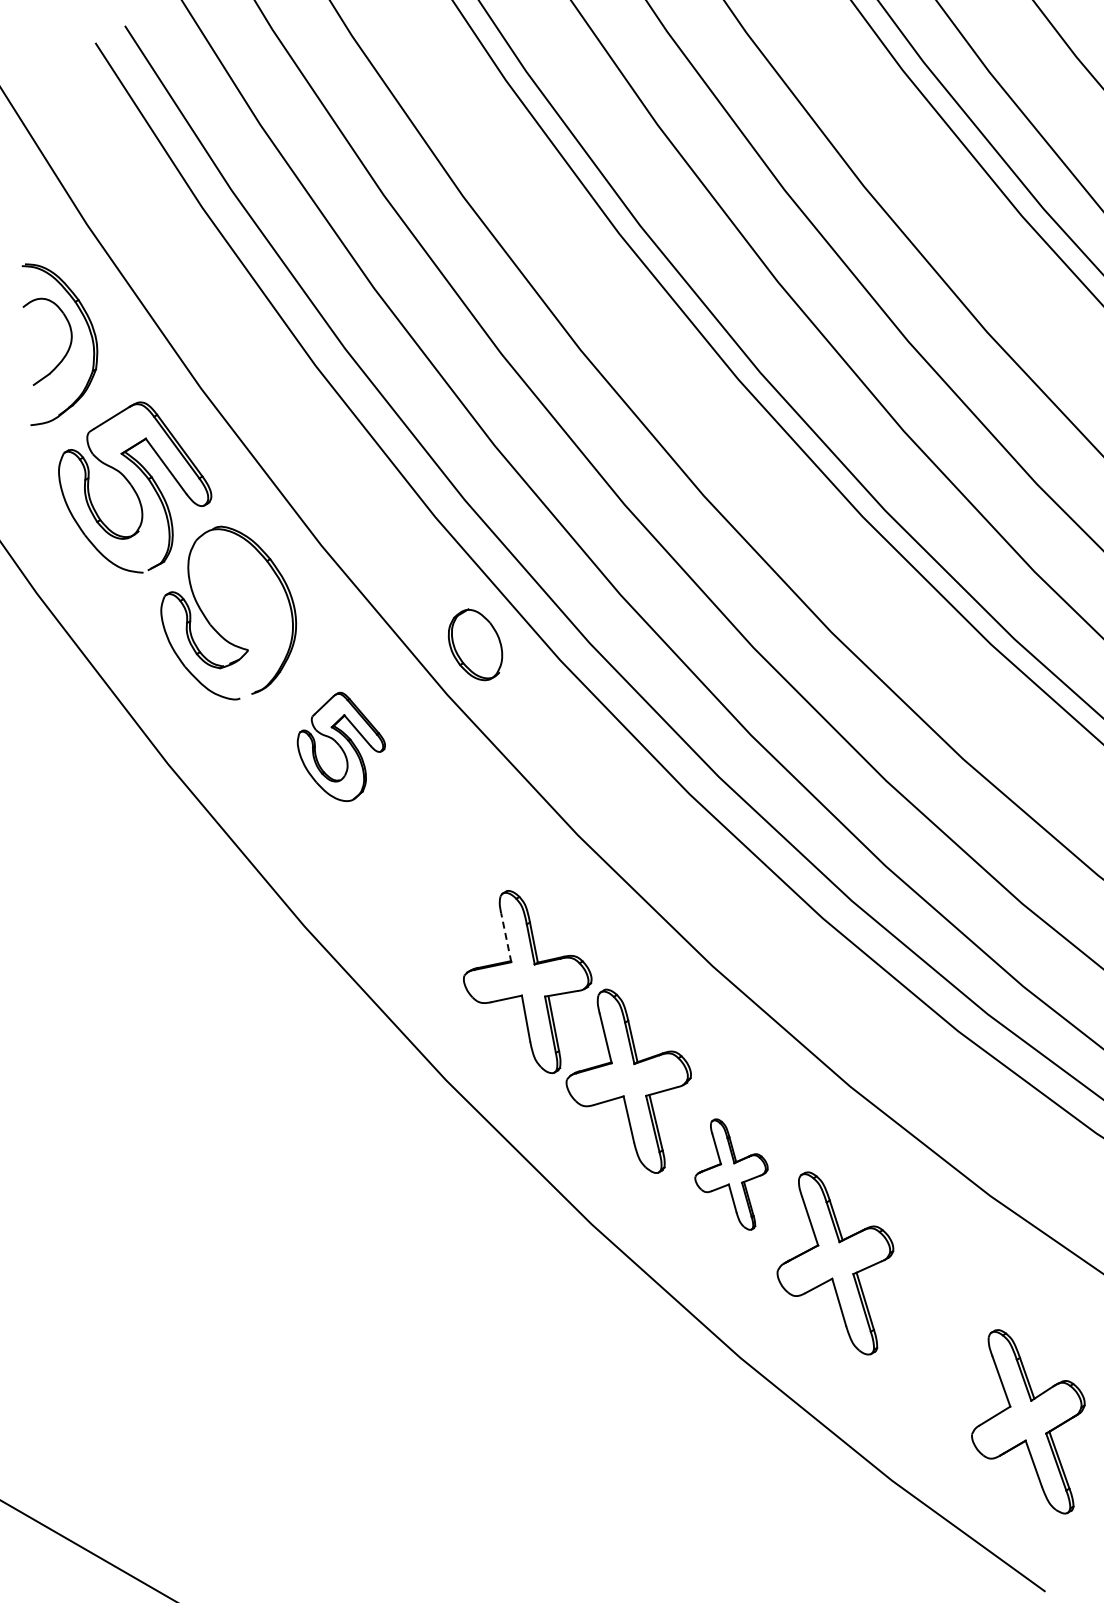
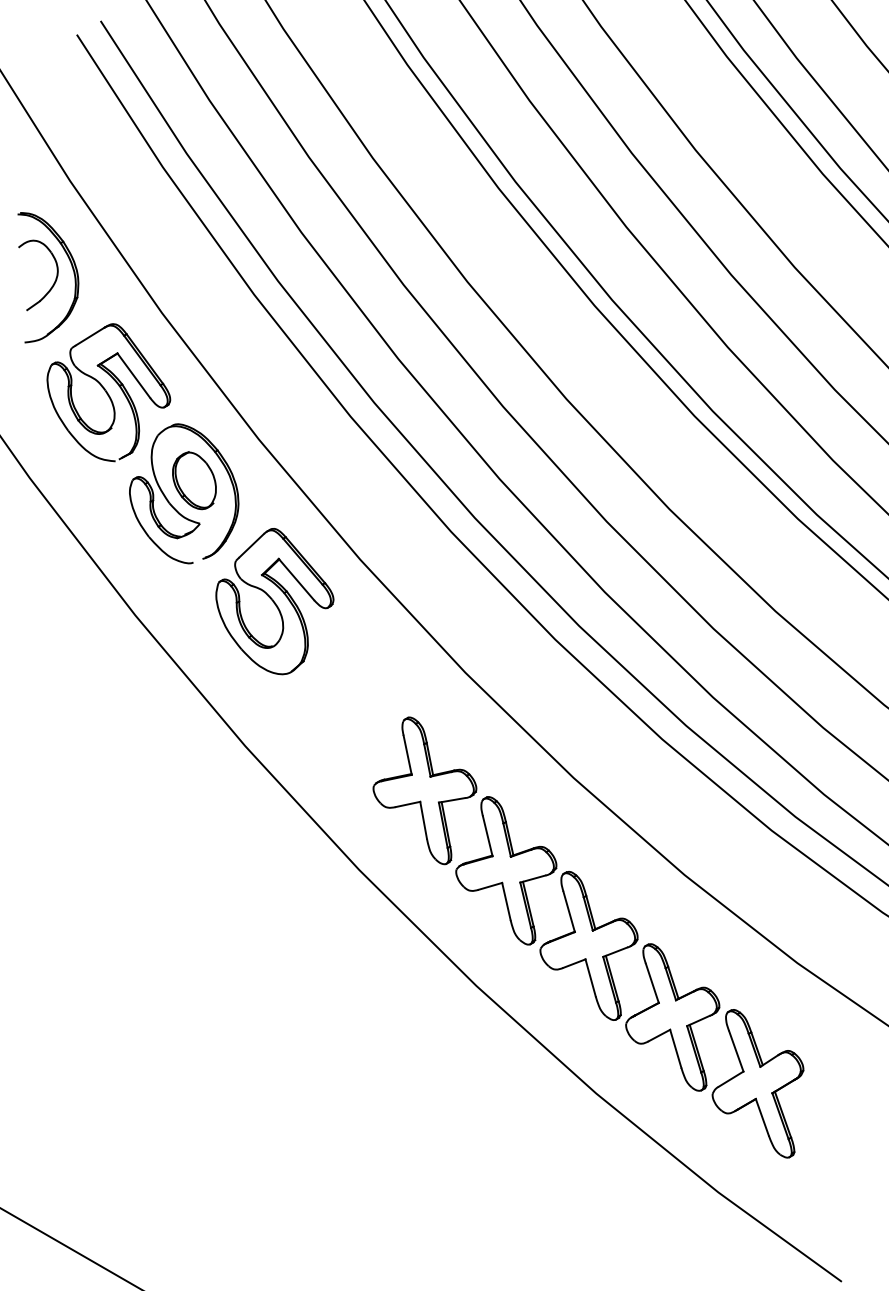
part: (475, 644) -> (194, 480), moved
part: (341, 746) -> (275, 601), size x1.67
line: (506, 937) -> (407, 755), dashed -> solid
part: (731, 1174) -> (589, 945), size x1.67
part: (1028, 1421) -> (758, 1083), moved

